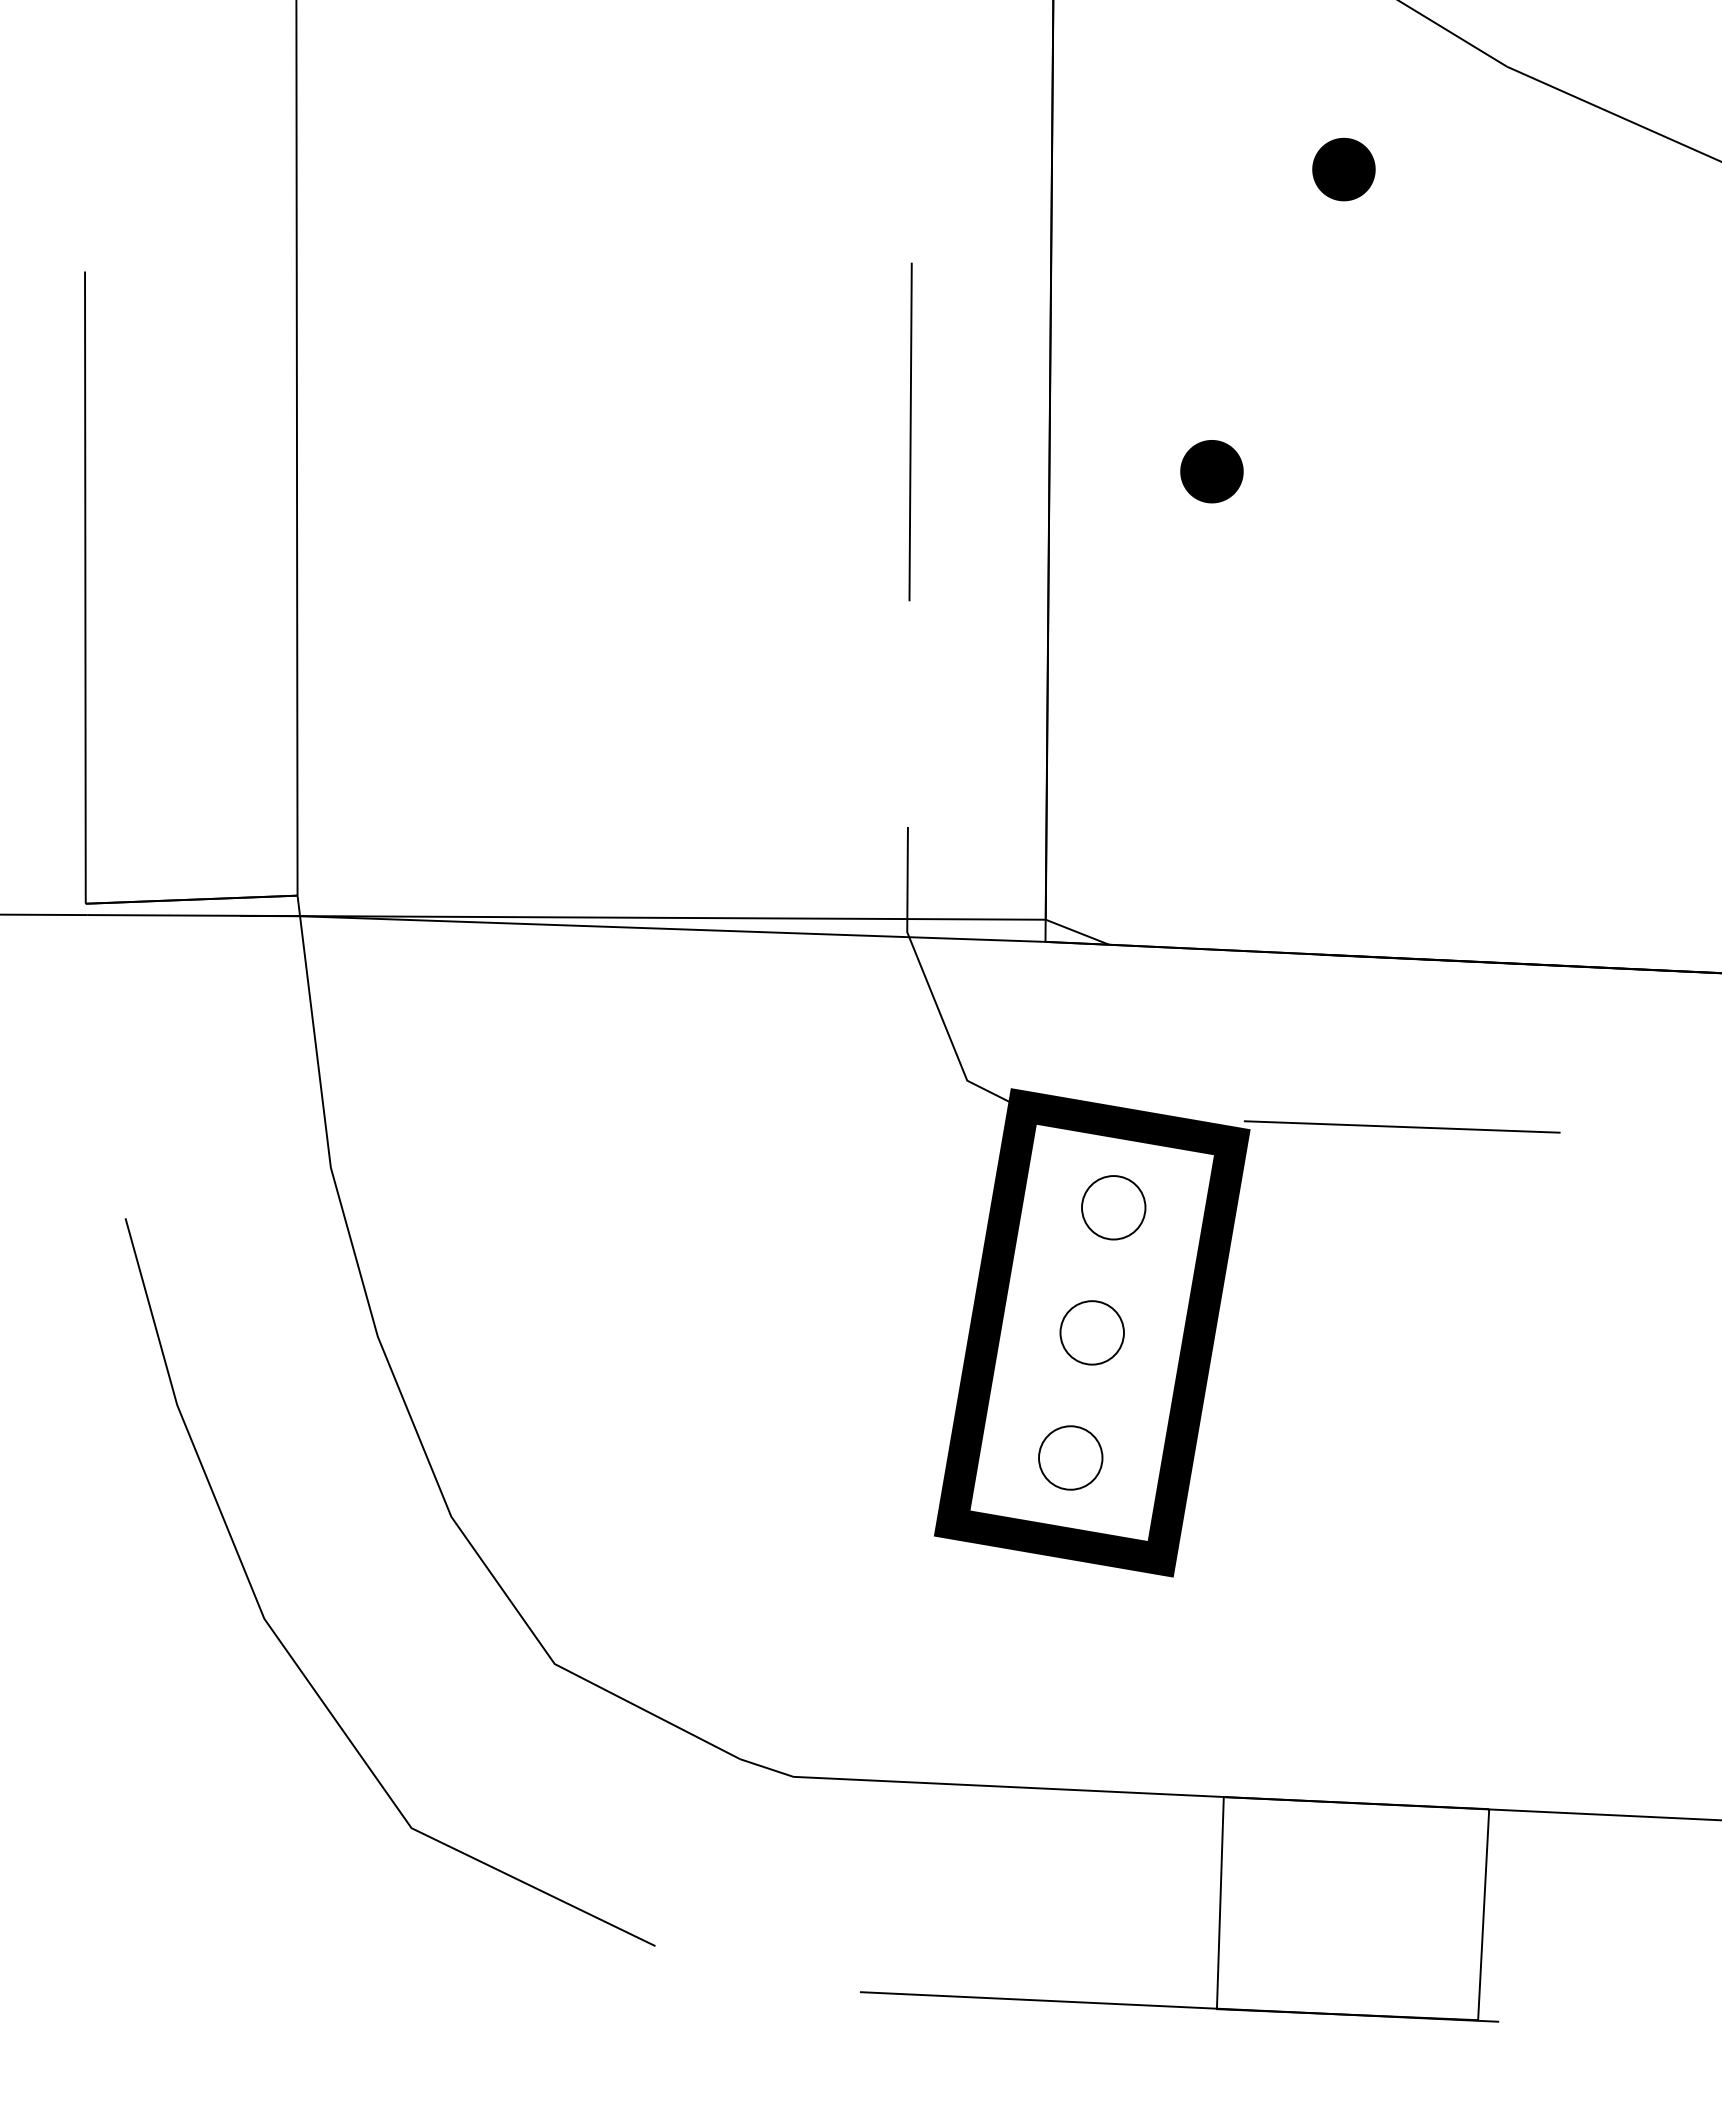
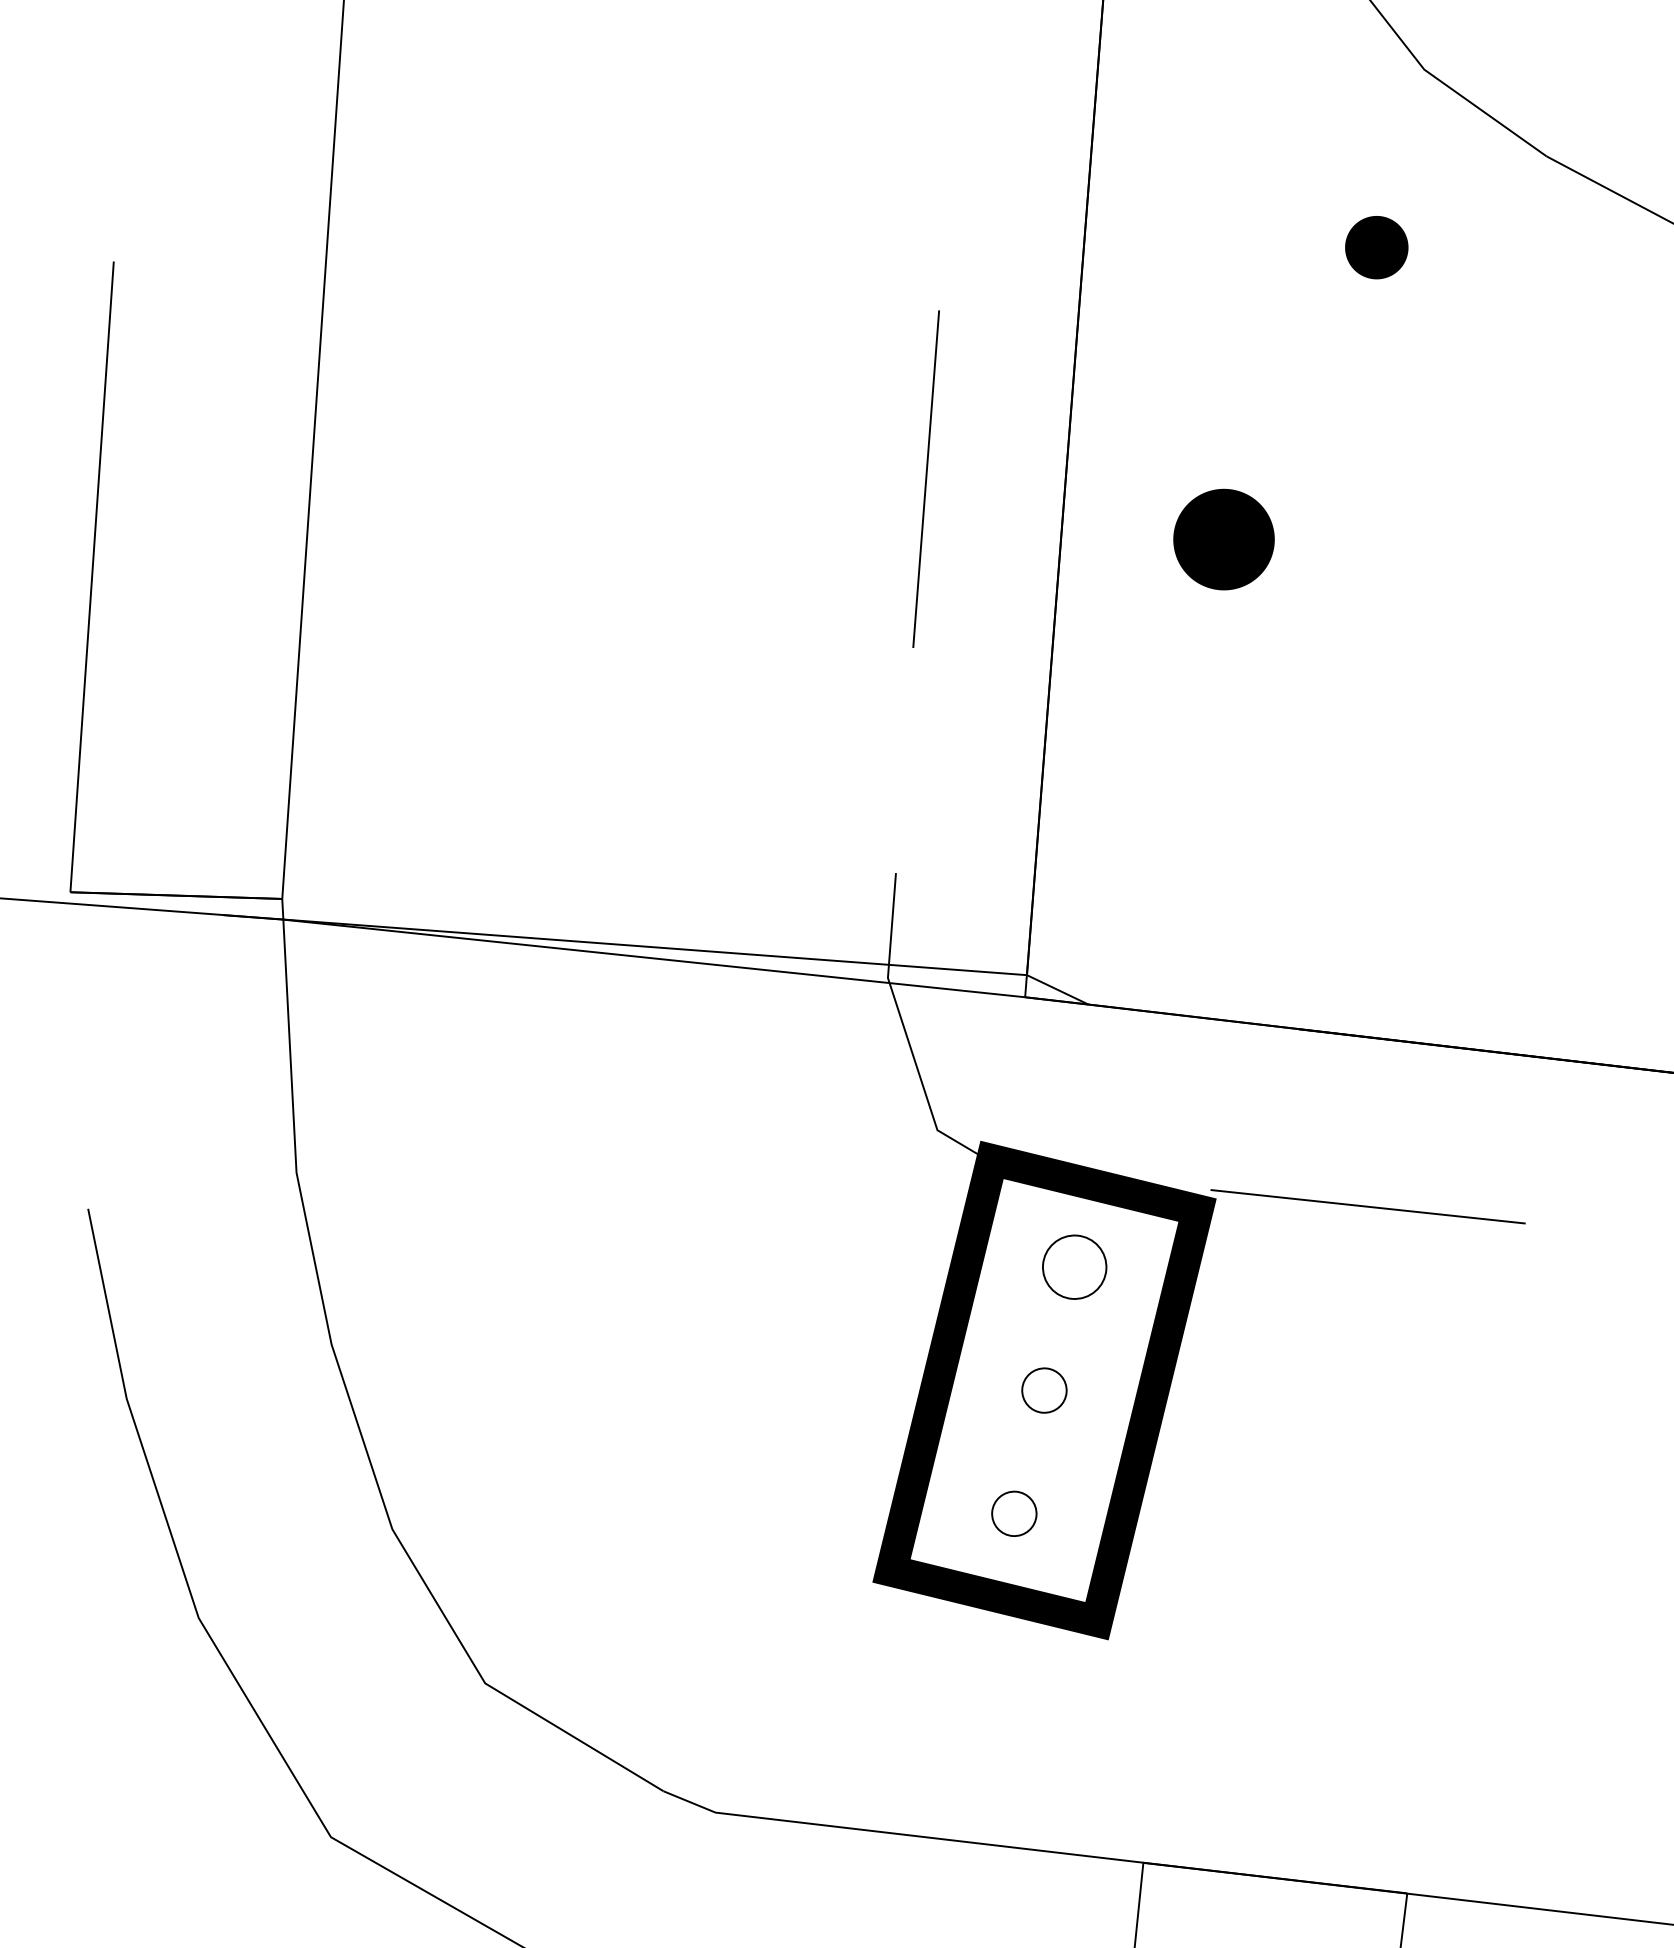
part: (1211, 471) -> (1223, 539), size x1.6
circle: (1091, 1332) -> (1043, 1390), size x0.7
circle: (1070, 1457) -> (1014, 1513), size x0.7

